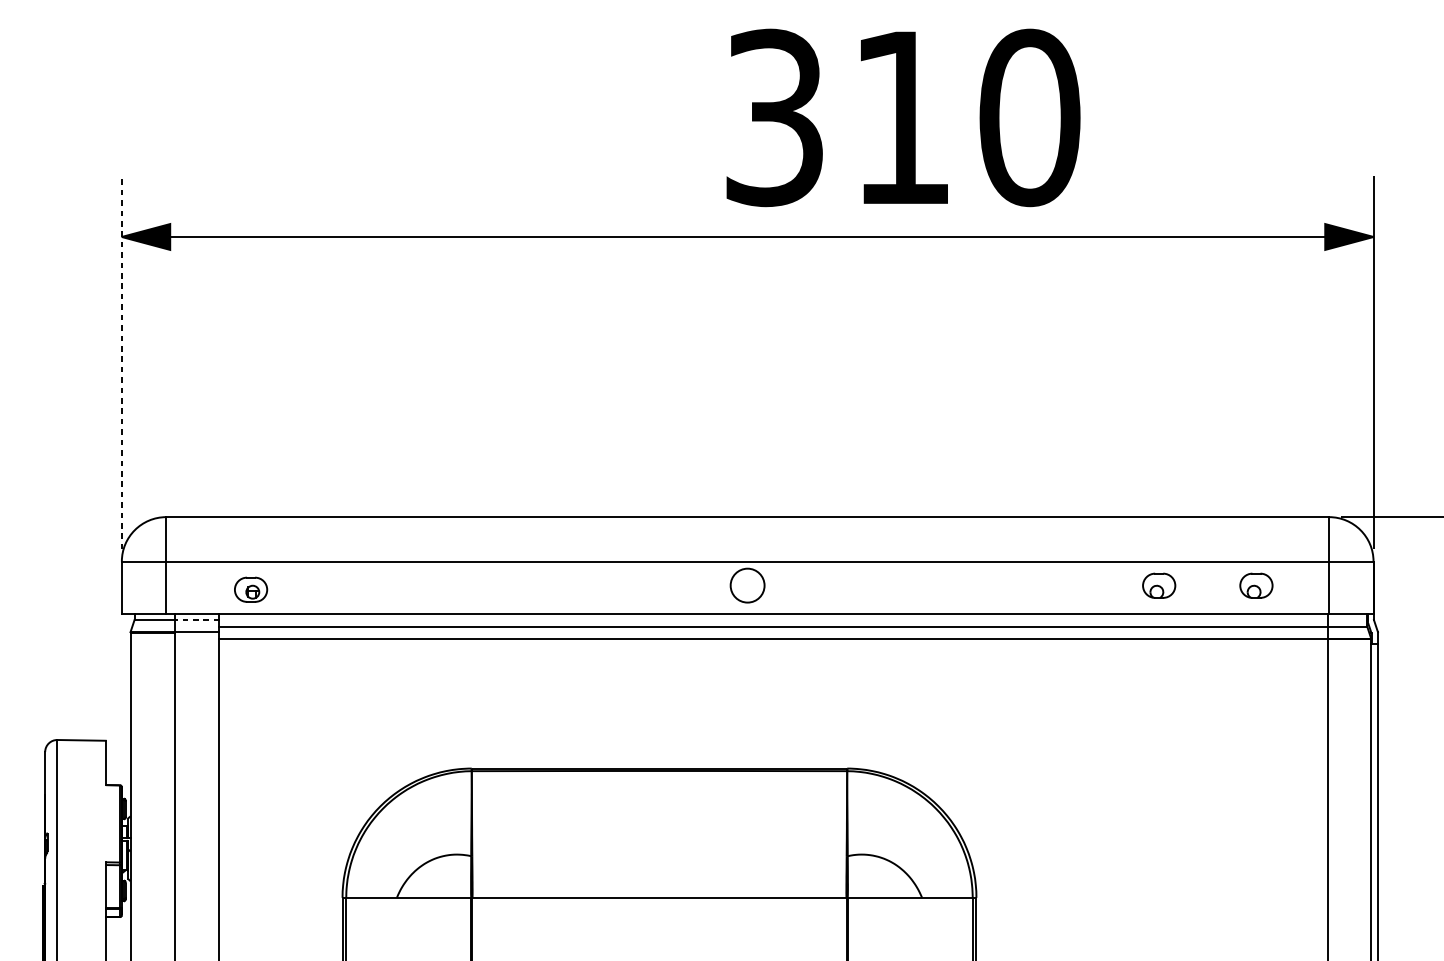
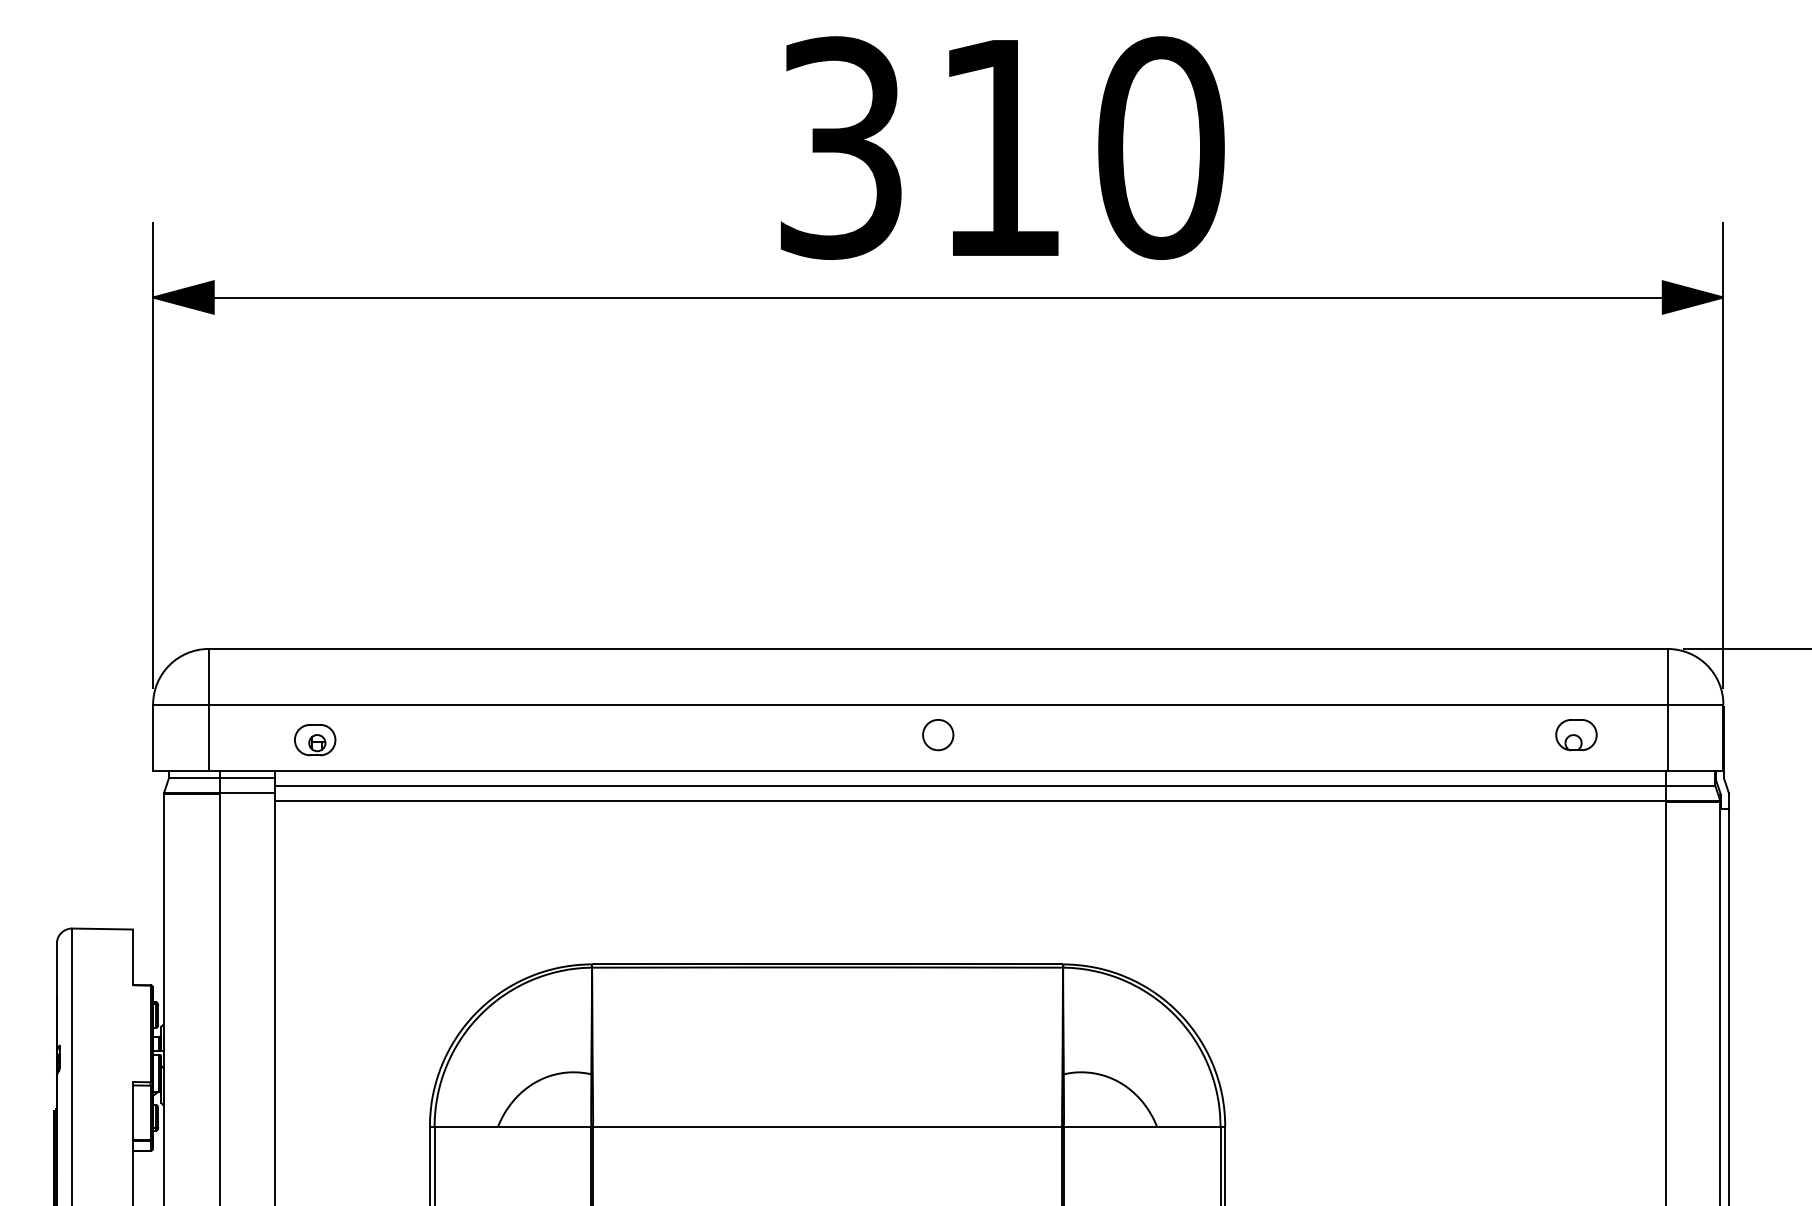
text: (903, 117) -> (1002, 147), moved
line: (122, 362) -> (153, 455), dashed -> solid
part: (747, 586) -> (938, 735), size x0.71
part: (1159, 586) -> (1454, 735), removed
line: (197, 620) -> (247, 778), dashed -> solid

